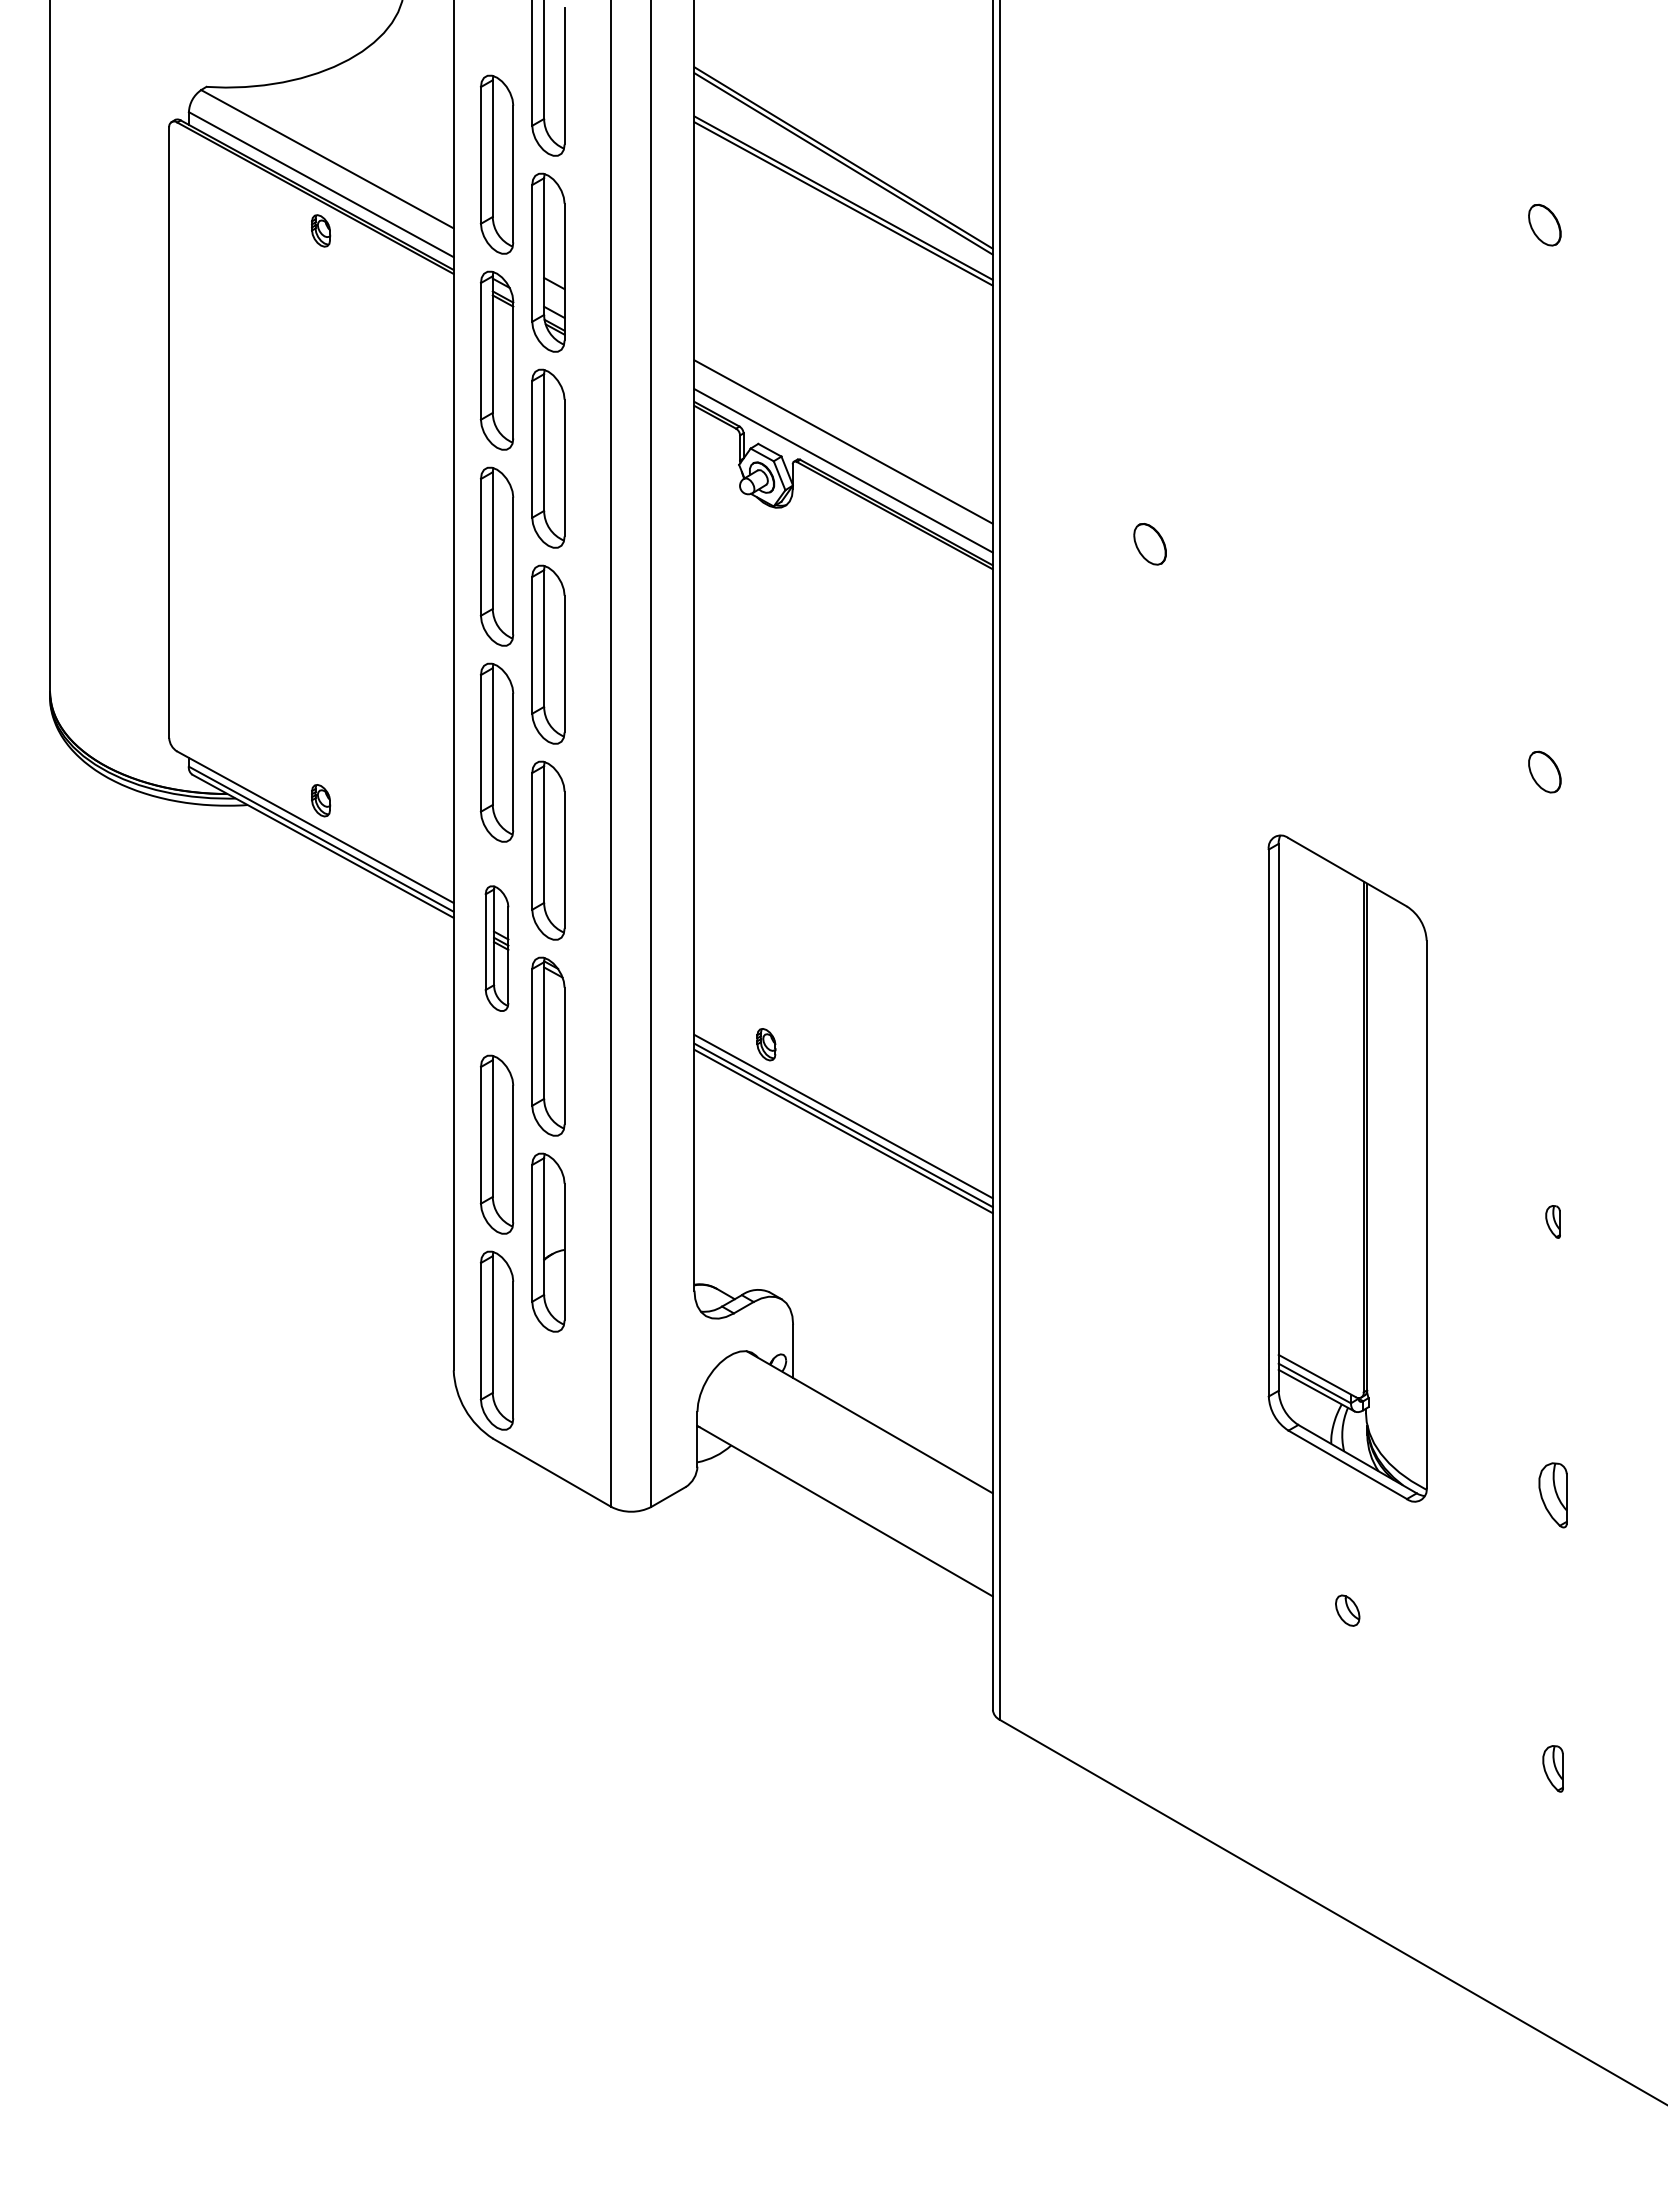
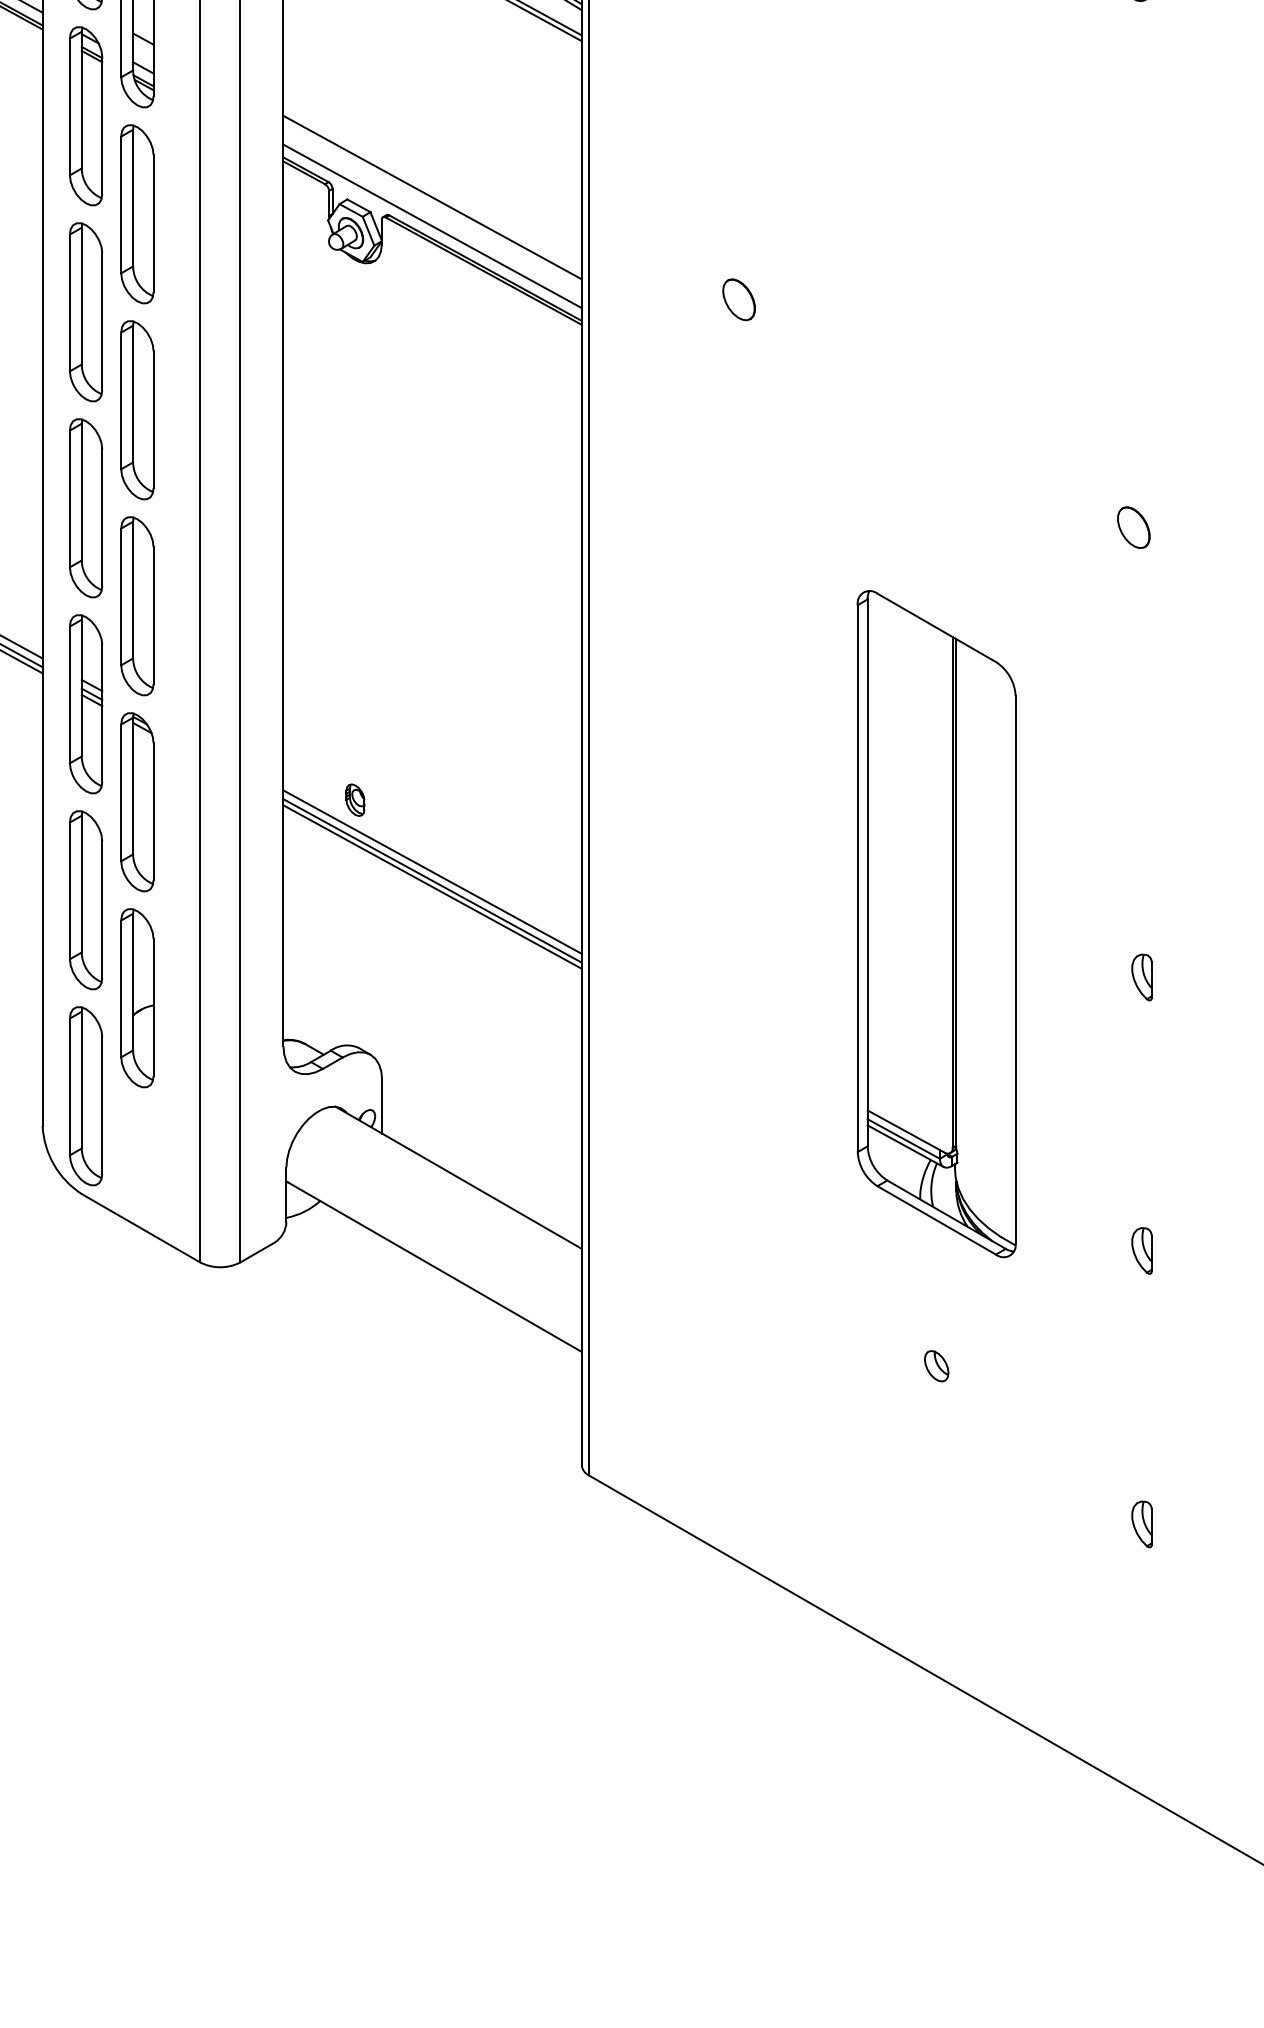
part: (496, 948) -> (85, 704), size x1.43
part: (1552, 1221) -> (1141, 977), size x1.43
part: (1552, 1495) -> (1141, 1251), size x0.71

